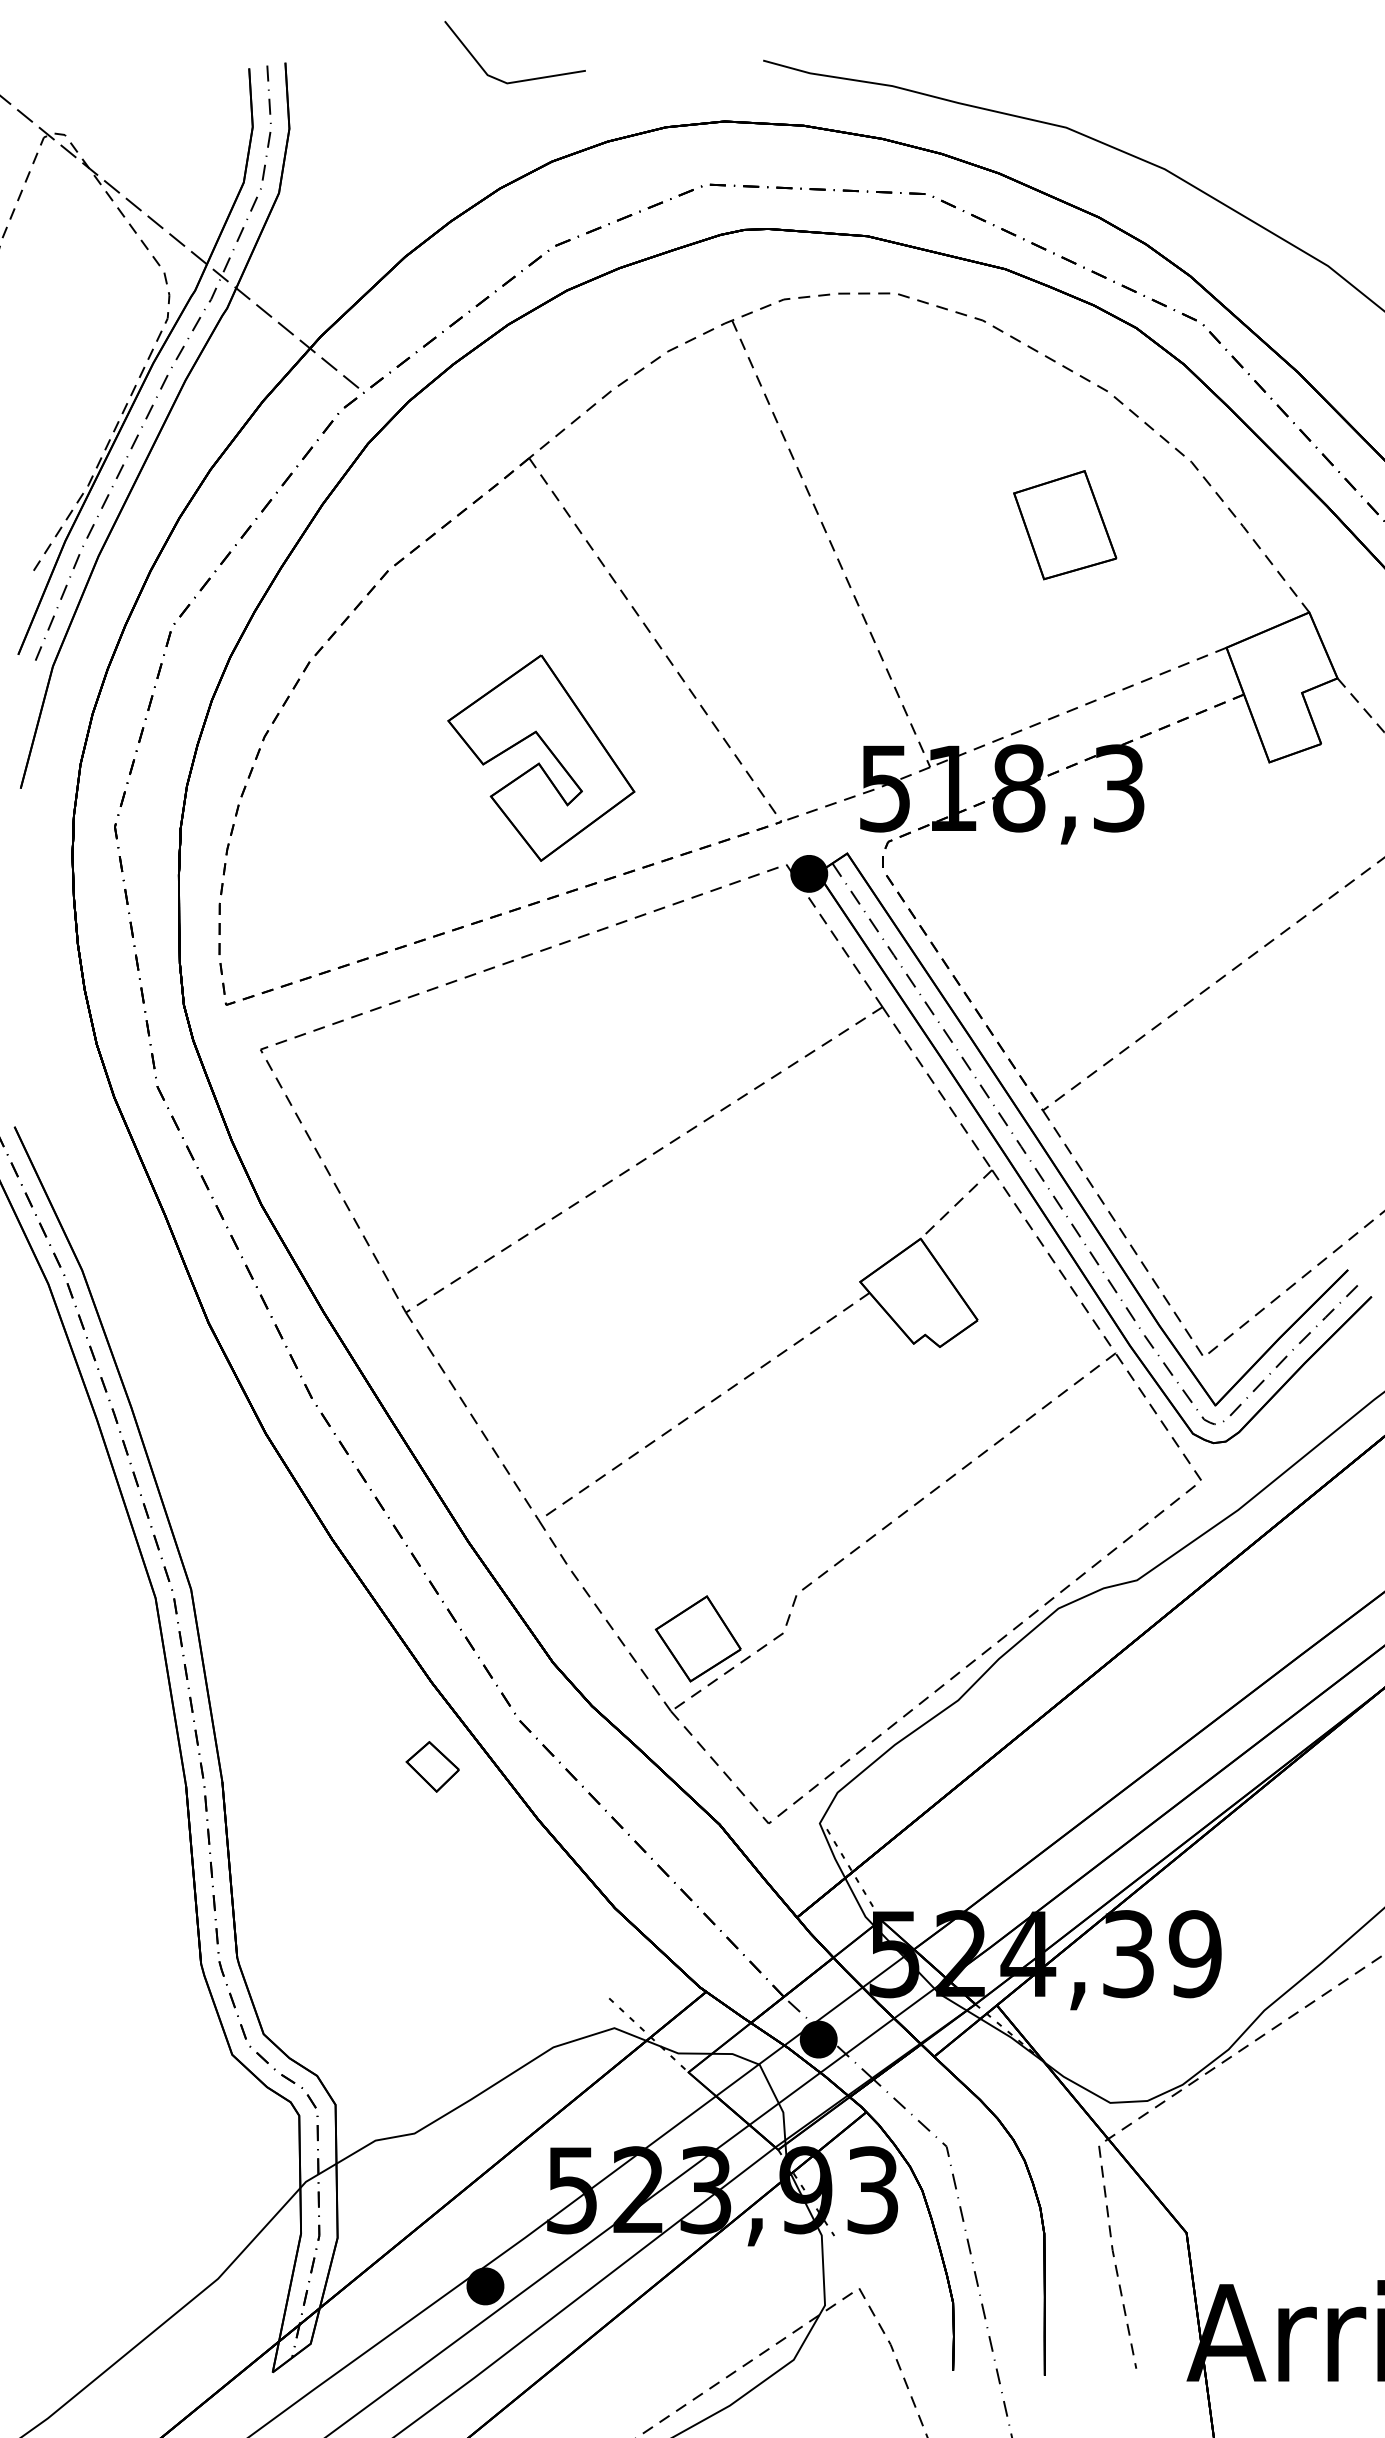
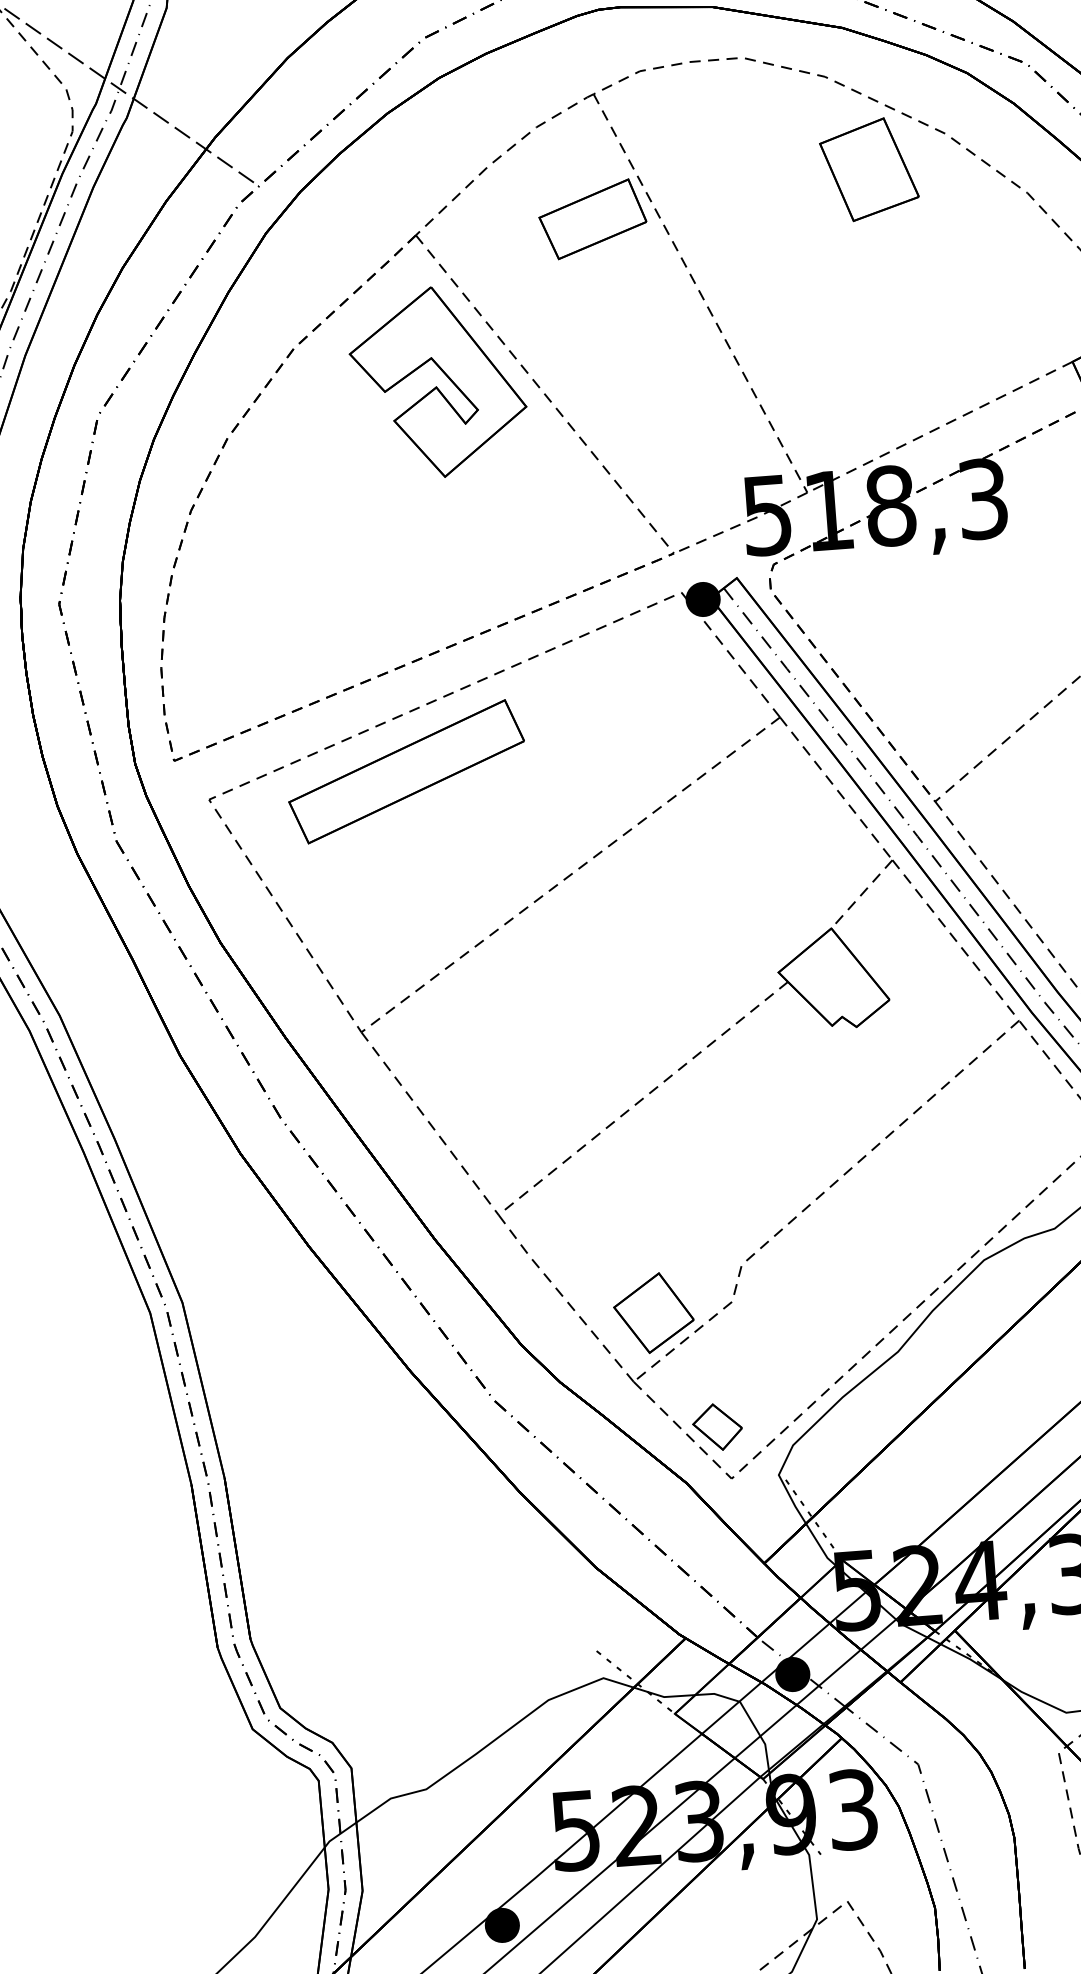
part: (720, 455) -> (592, 219), added
part: (1065, 525) -> (869, 169), moved
part: (541, 757) -> (438, 381), moved
part: (475, 1035) -> (406, 771), added
part: (432, 1766) -> (717, 1426), moved

